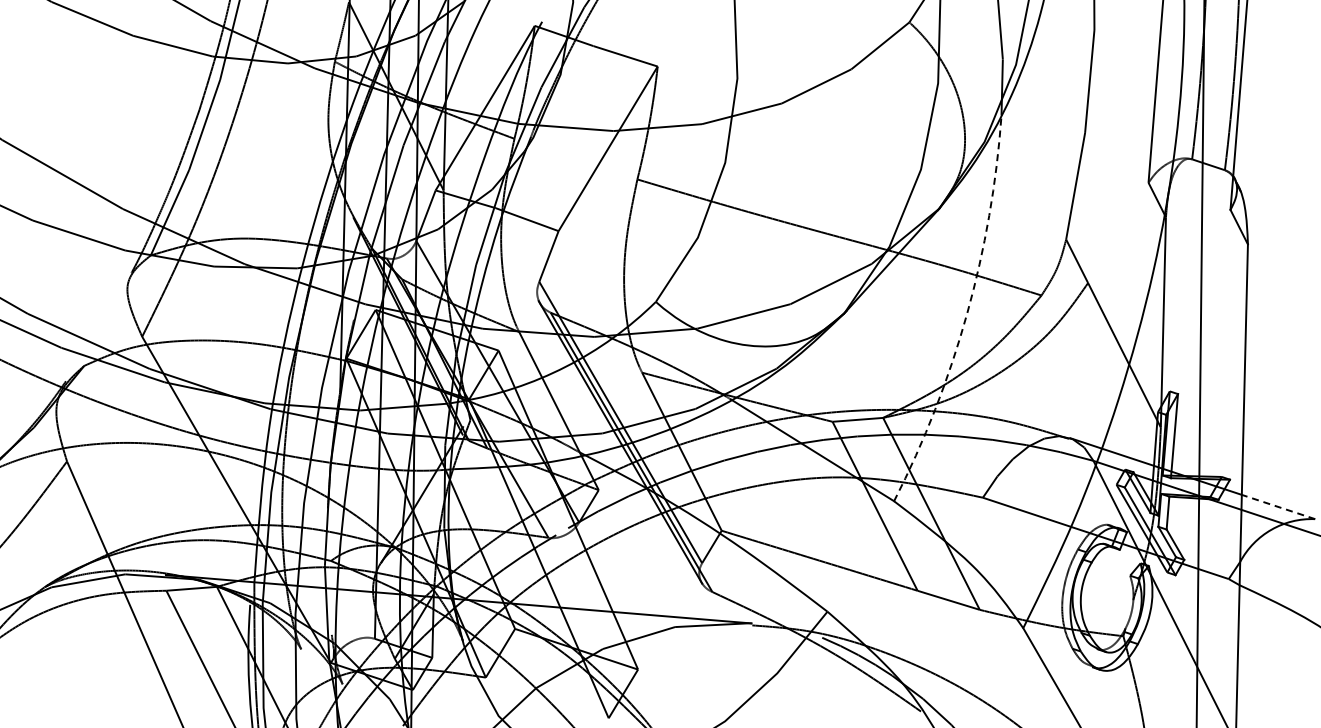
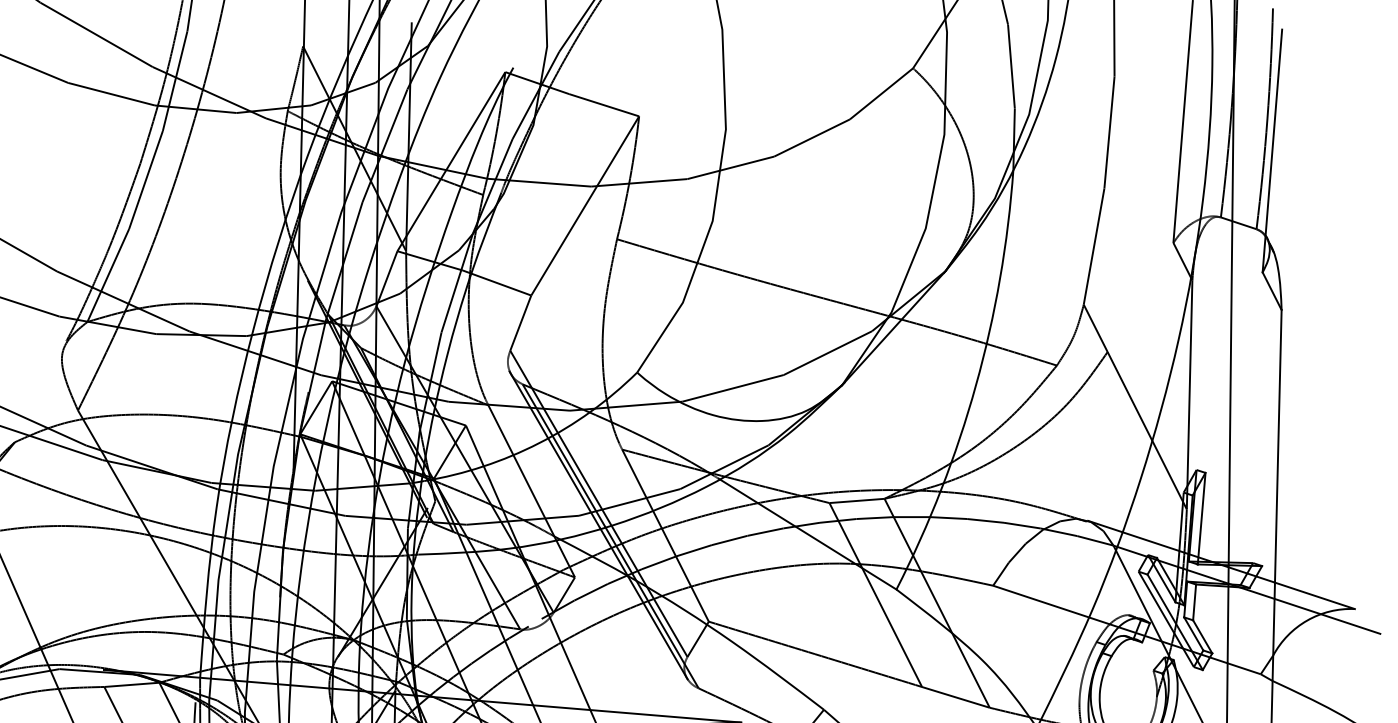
arc: (967, 313) -> (976, 385), dashed -> solid
line: (1278, 507) -> (1314, 596), dashed -> solid

